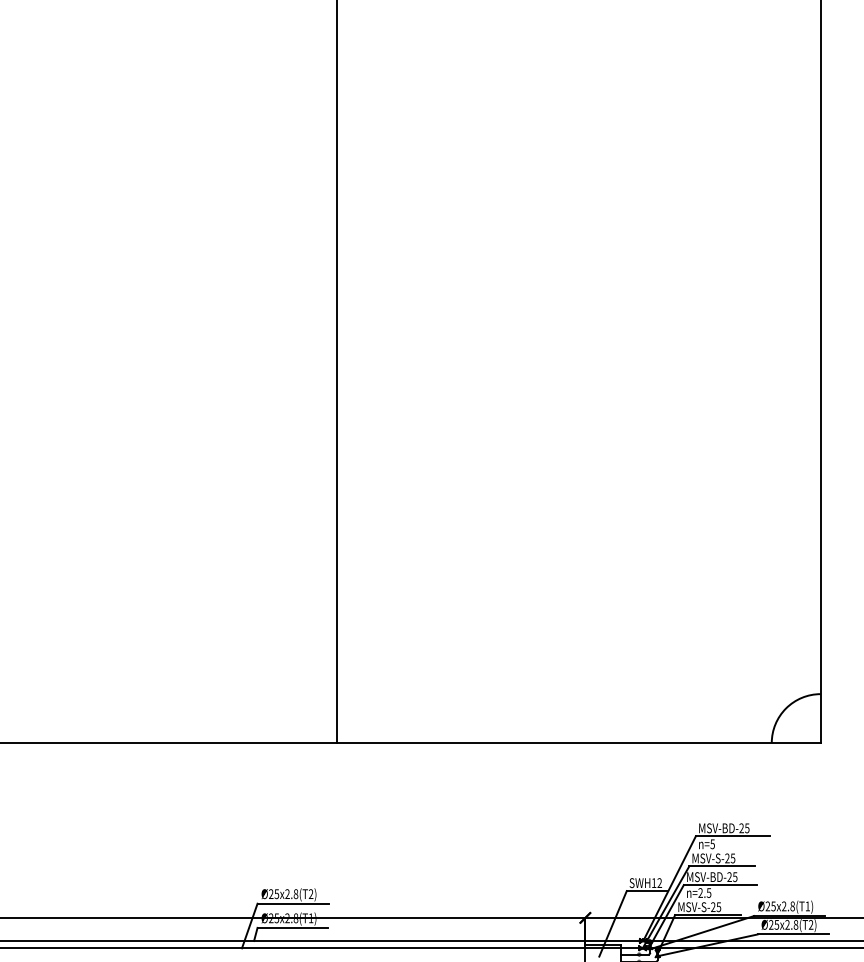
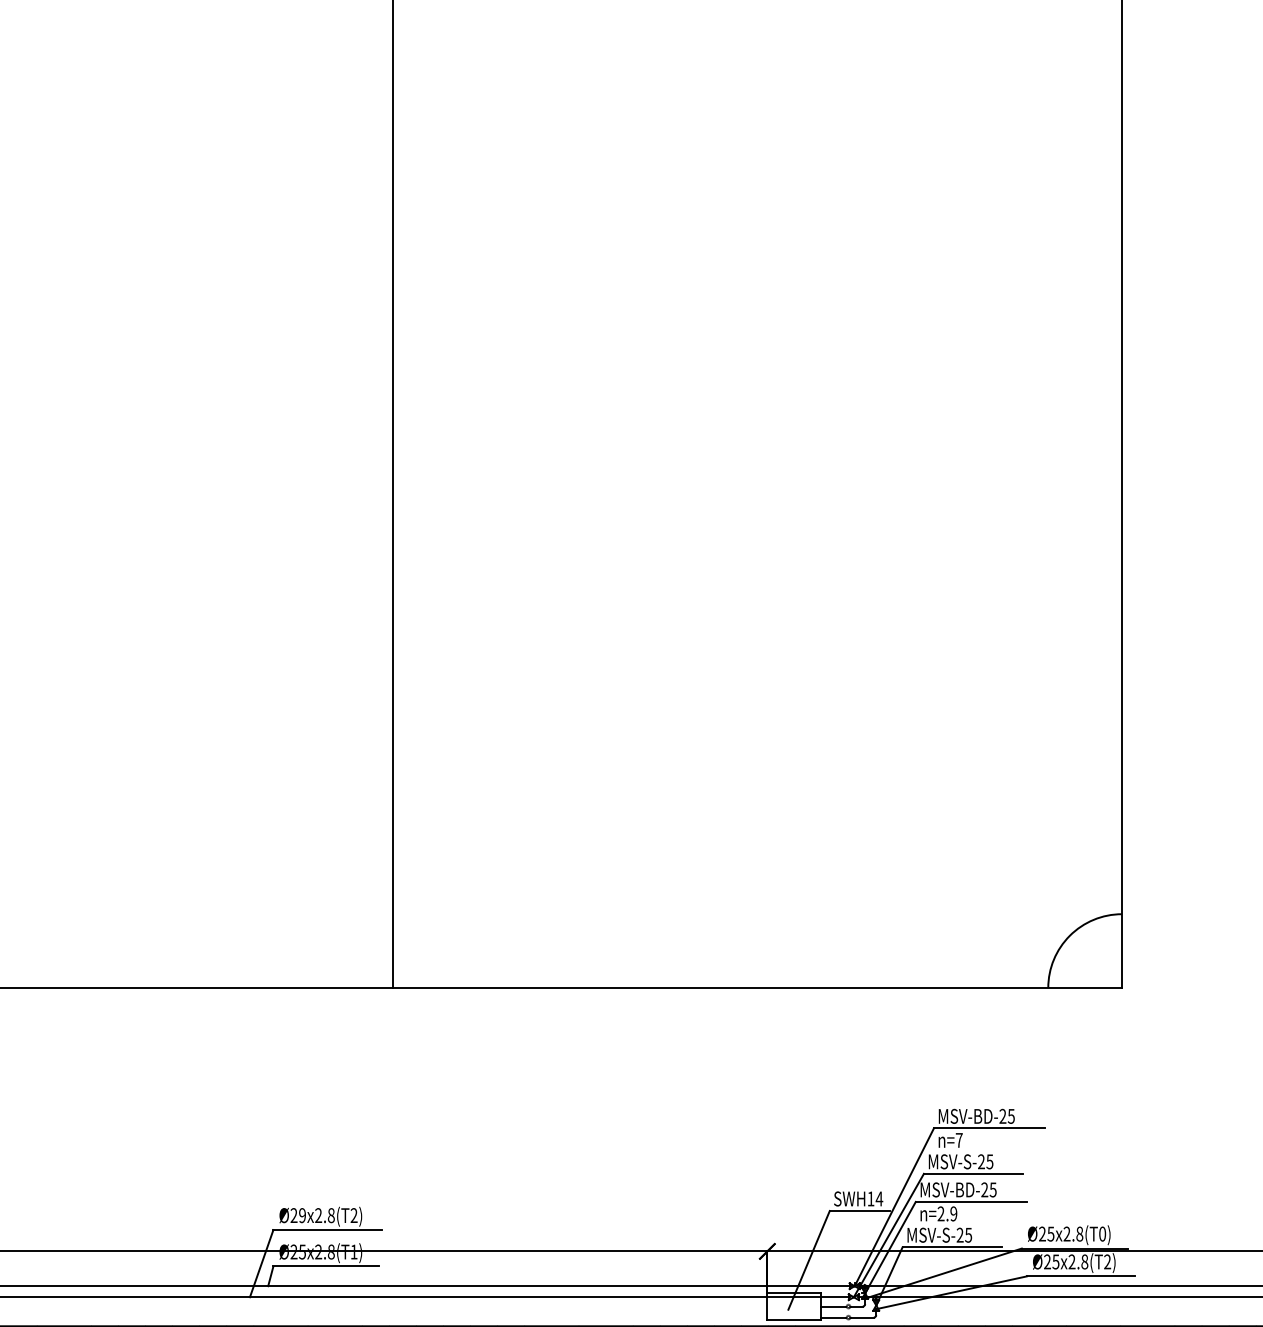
text: (712, 844) -> (958, 1140), n=5 -> n=7
text: (659, 882) -> (879, 1198), SWH12 -> SWH14
text: (708, 892) -> (952, 1213), n=2.5 -> n=2.9
text: (276, 893) -> (301, 1214), Ø25 -> Ø29
text: (807, 906) -> (1102, 1234), 1) -> 0)

